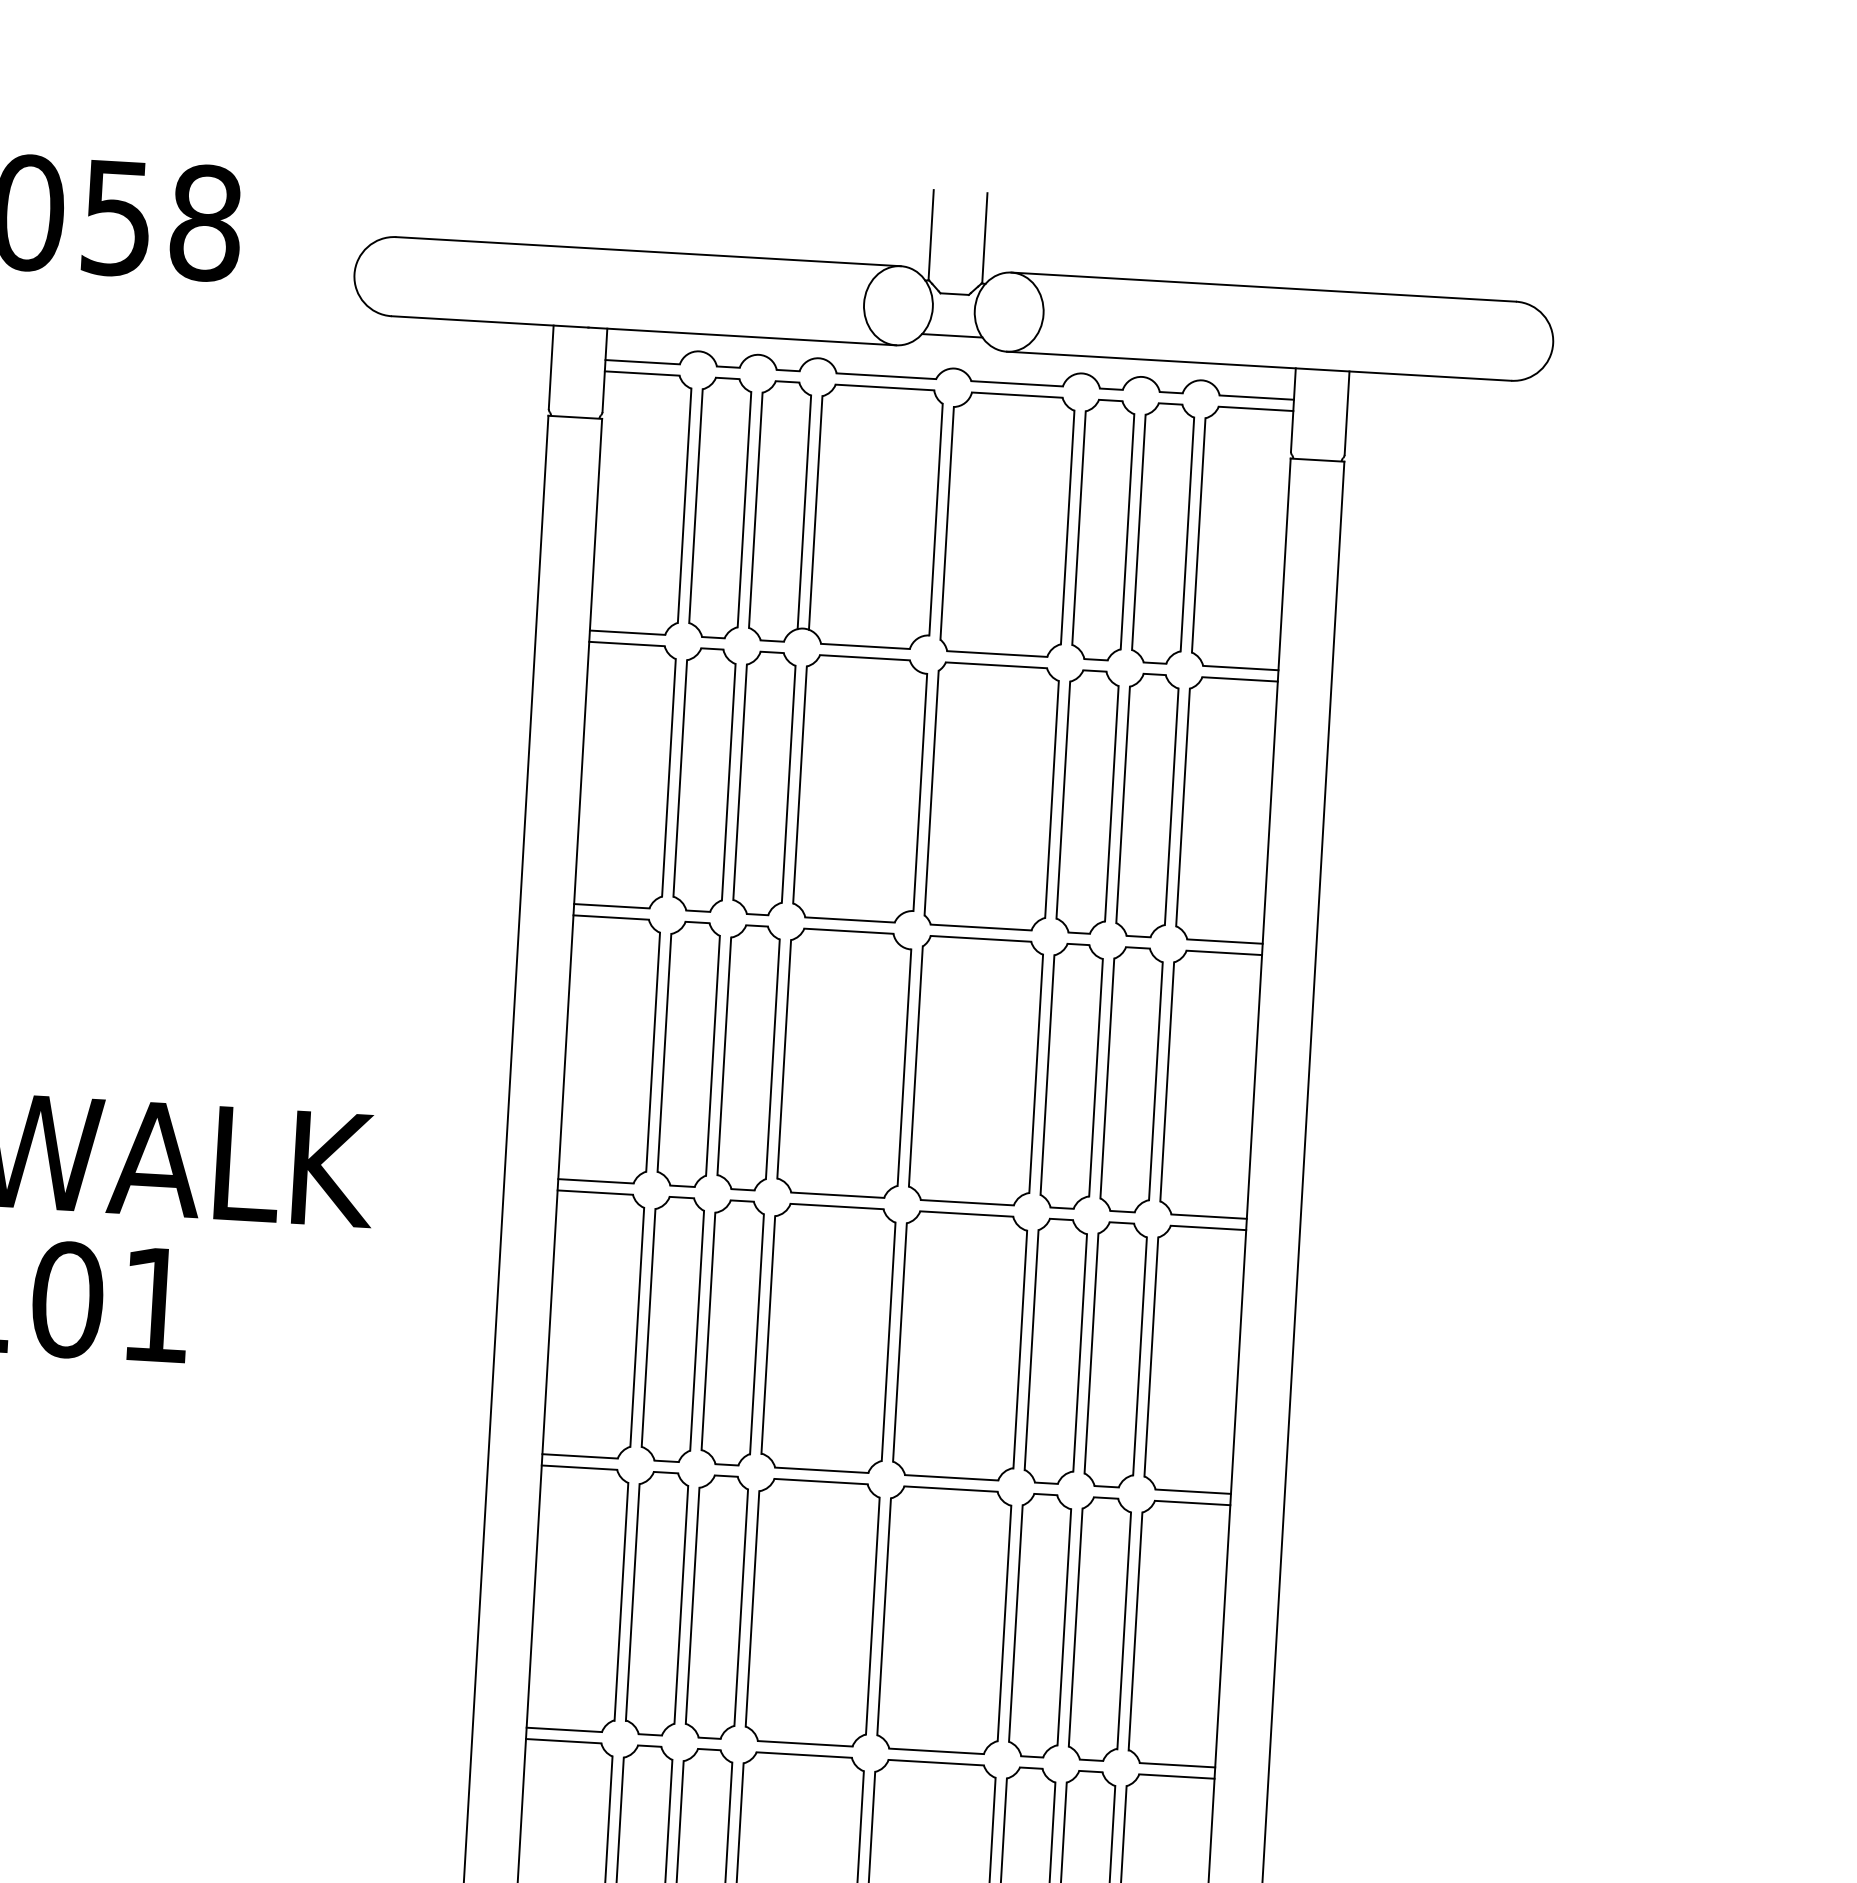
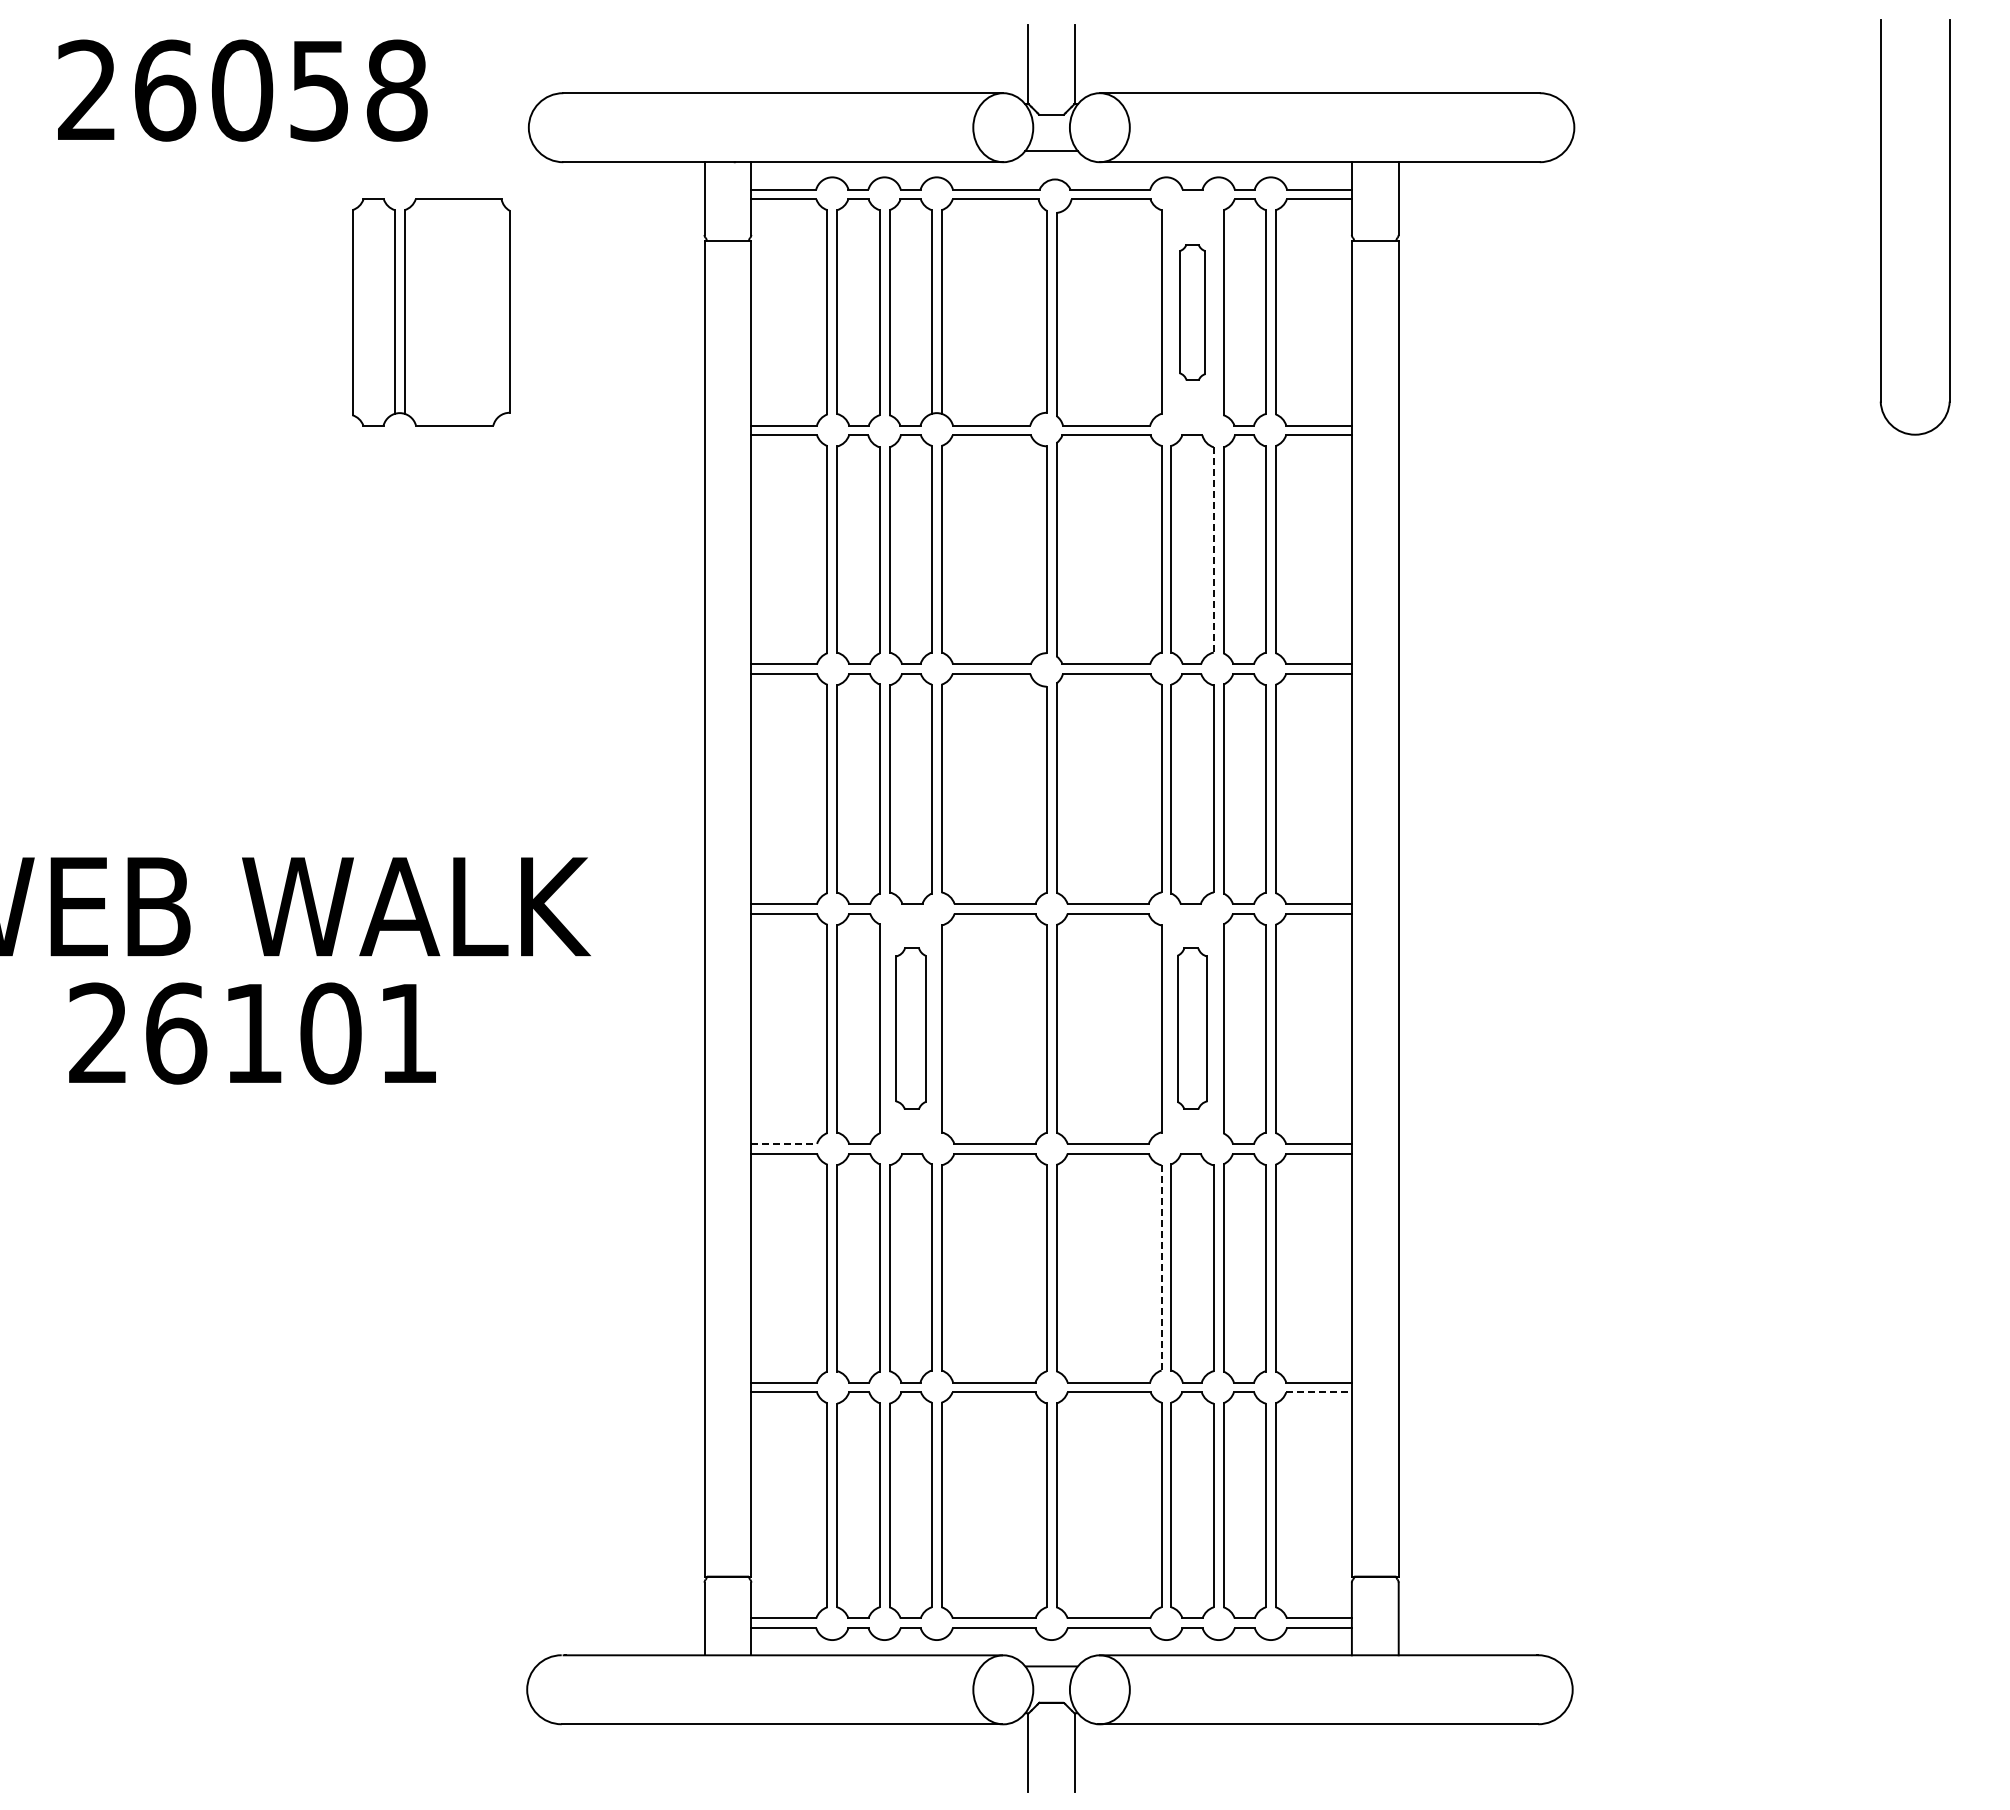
part: (230, 479) -> (431, 312), added
part: (1103, 530) -> (1192, 312), size x0.6
line: (1111, 803) -> (1213, 549), solid -> dashed
part: (732, 1332) -> (910, 1028), size x0.7
part: (1055, 1351) -> (1192, 1028), size x0.7
line: (580, 1455) -> (784, 1143), solid -> dashed
line: (1004, 1622) -> (1161, 1267), solid -> dashed
line: (1177, 1776) -> (1319, 1392), solid -> dashed

